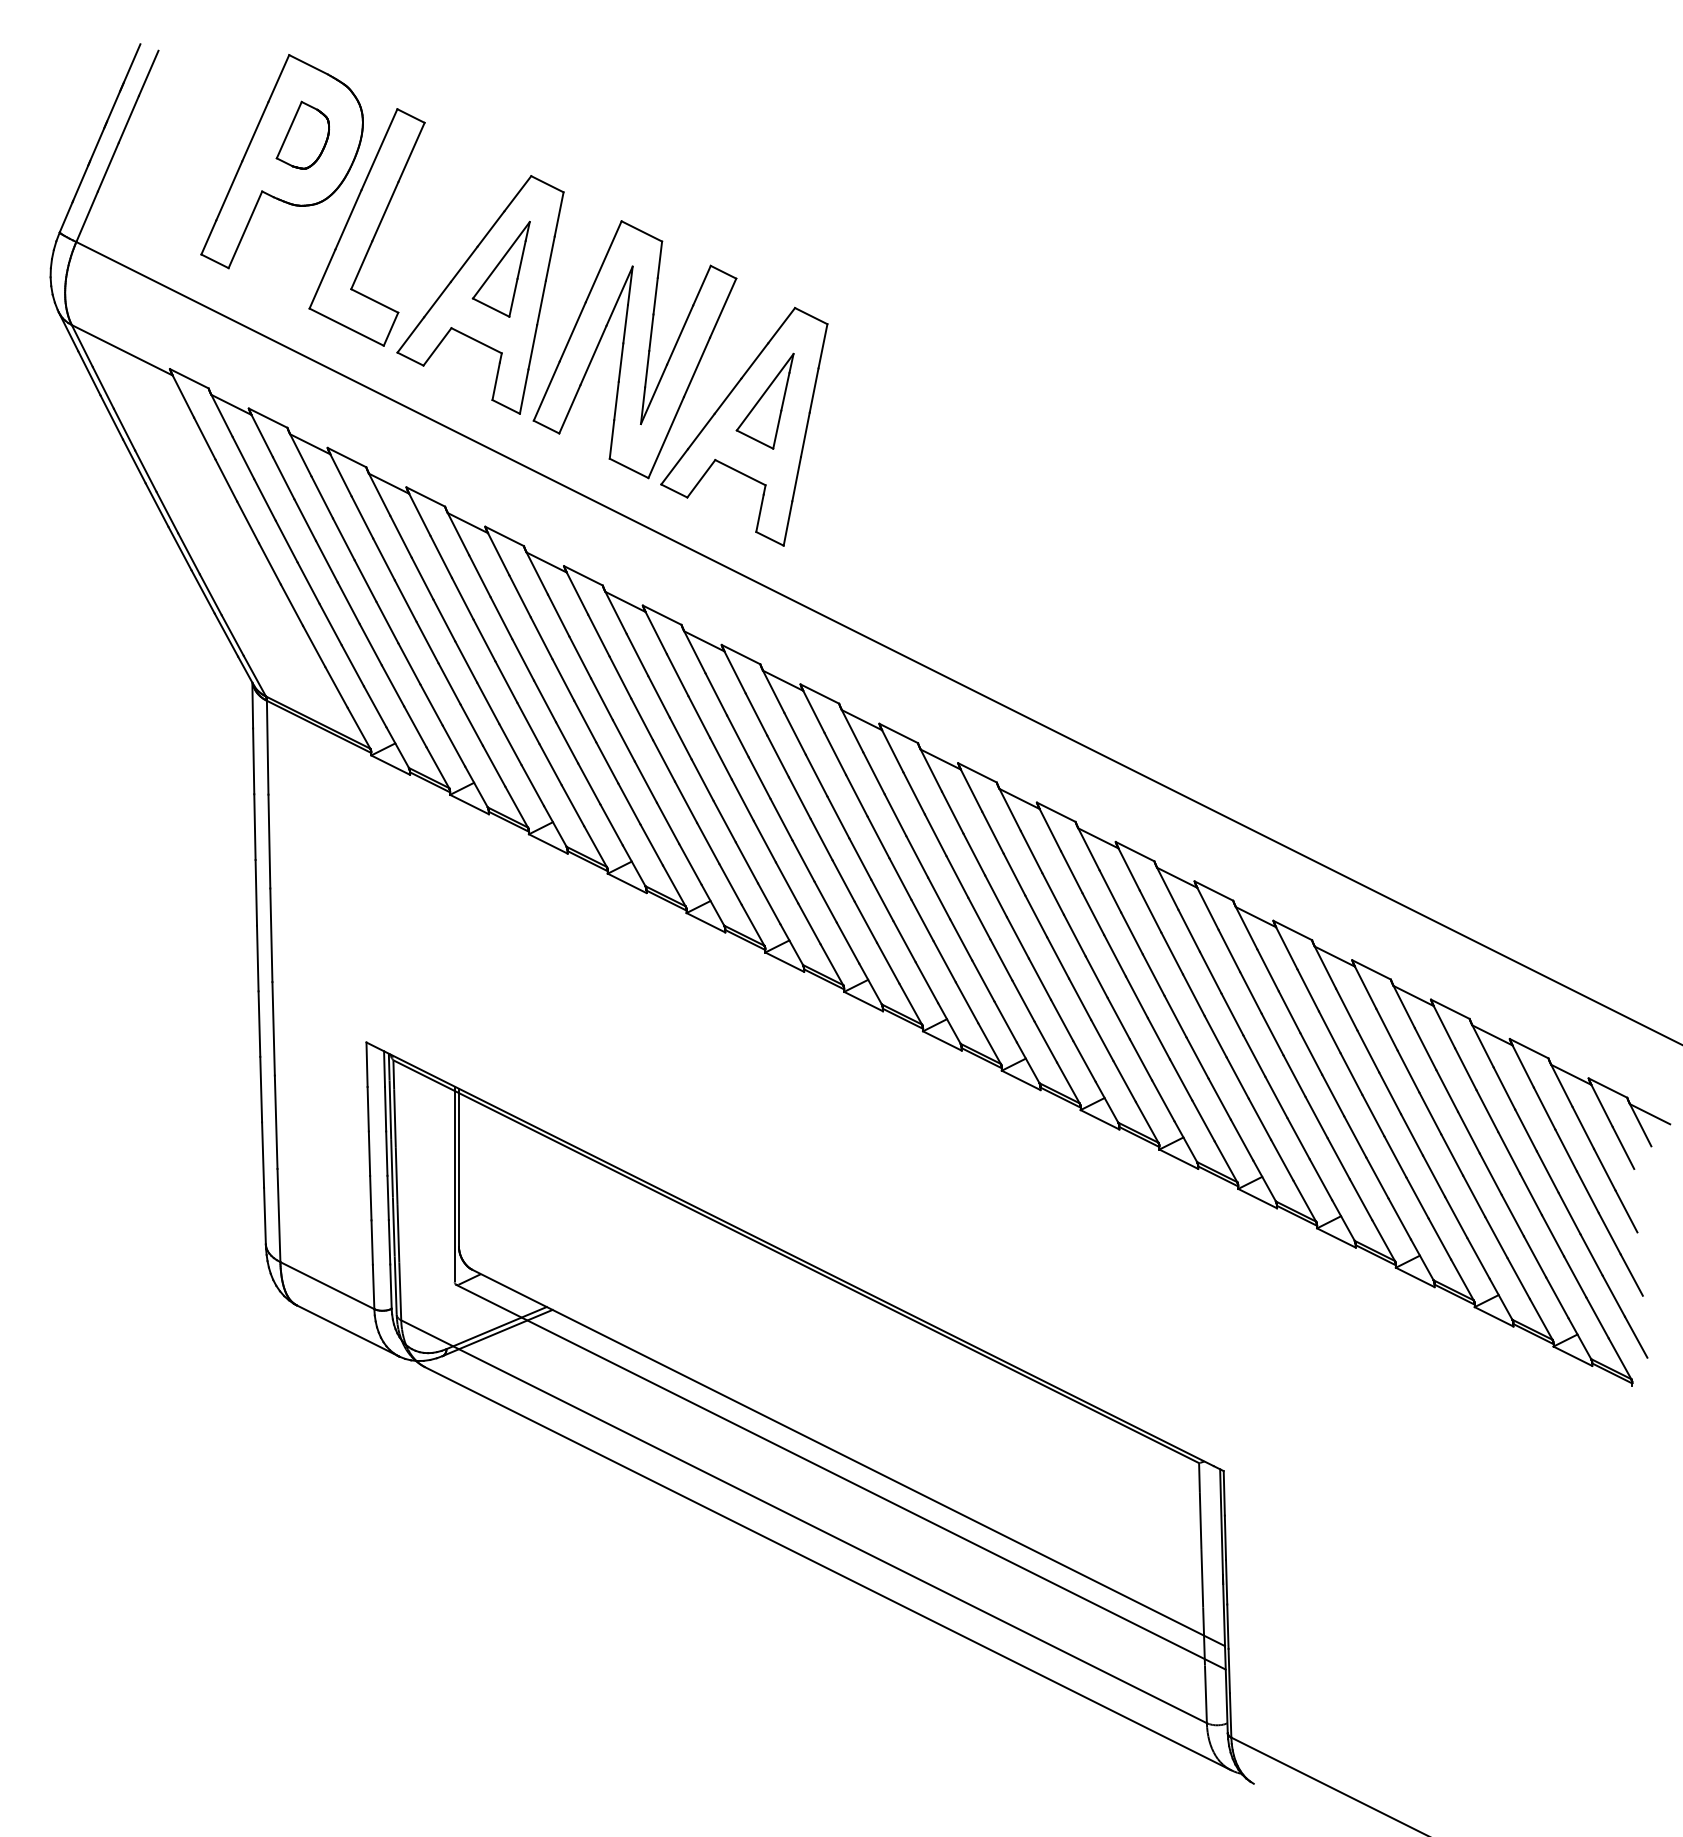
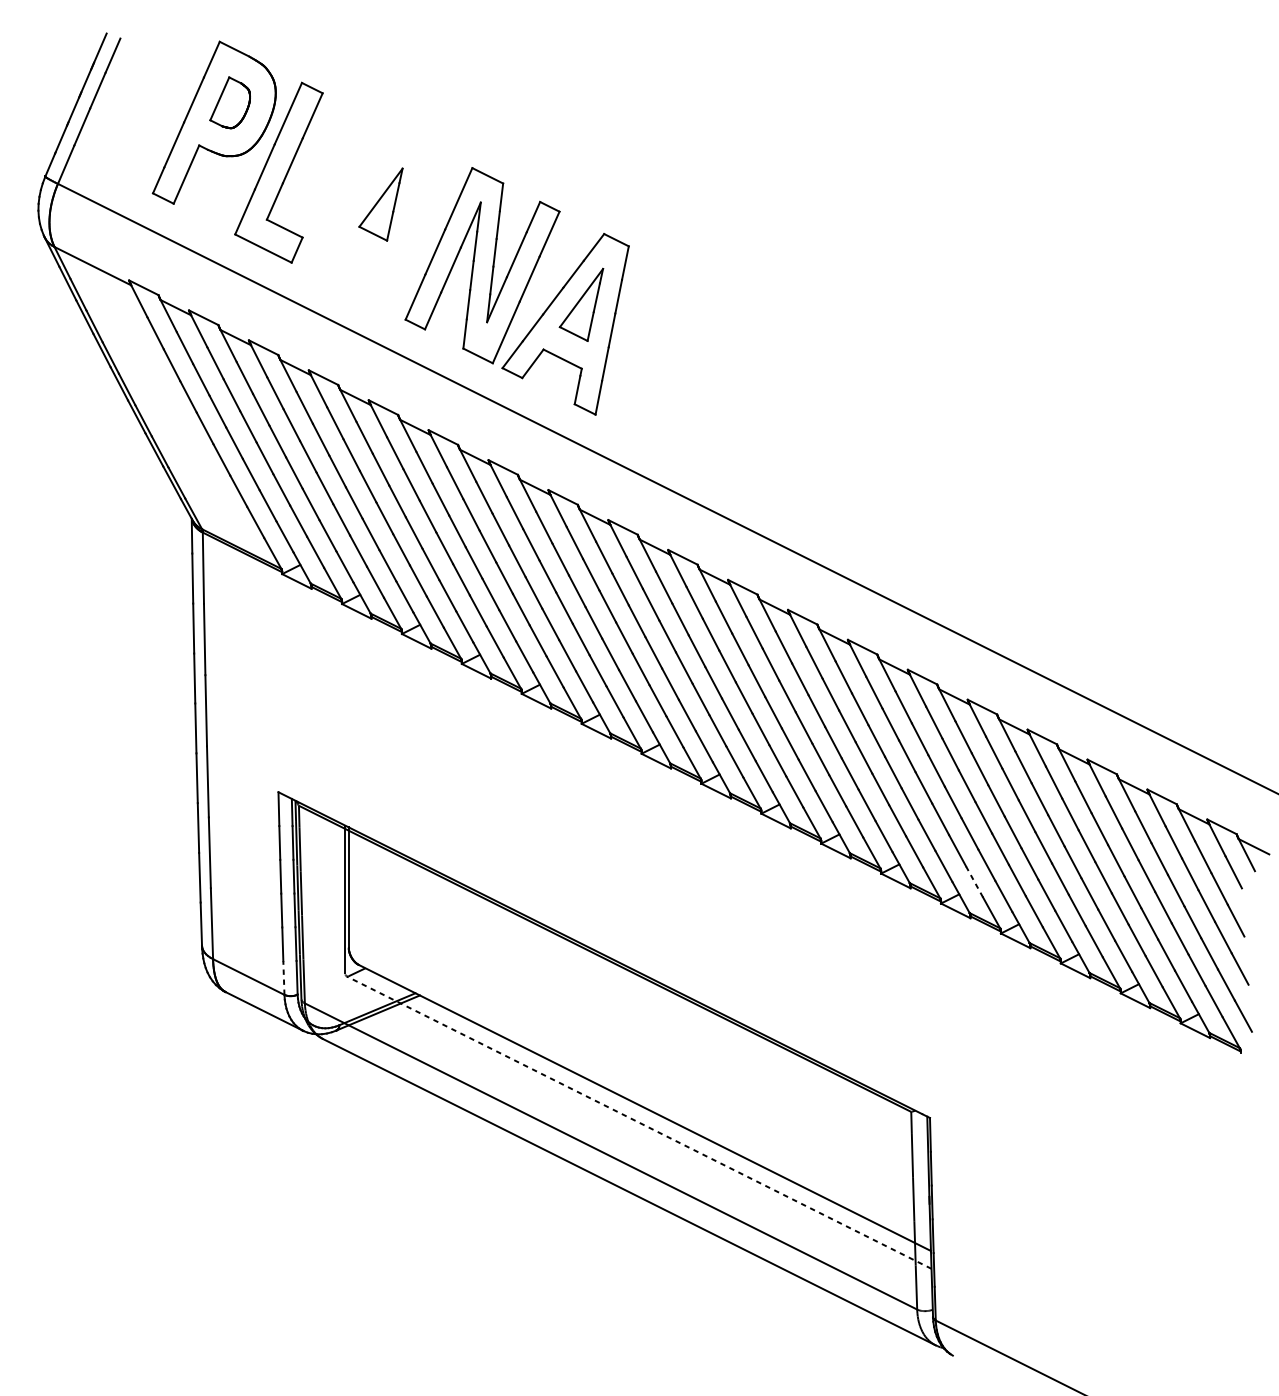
part: (480, 294) -> (365, 223), removed
line: (1282, 1159) -> (974, 881), solid -> dashed
line: (373, 1286) -> (283, 977), solid -> dashed
line: (840, 1476) -> (638, 1122), solid -> dashed

